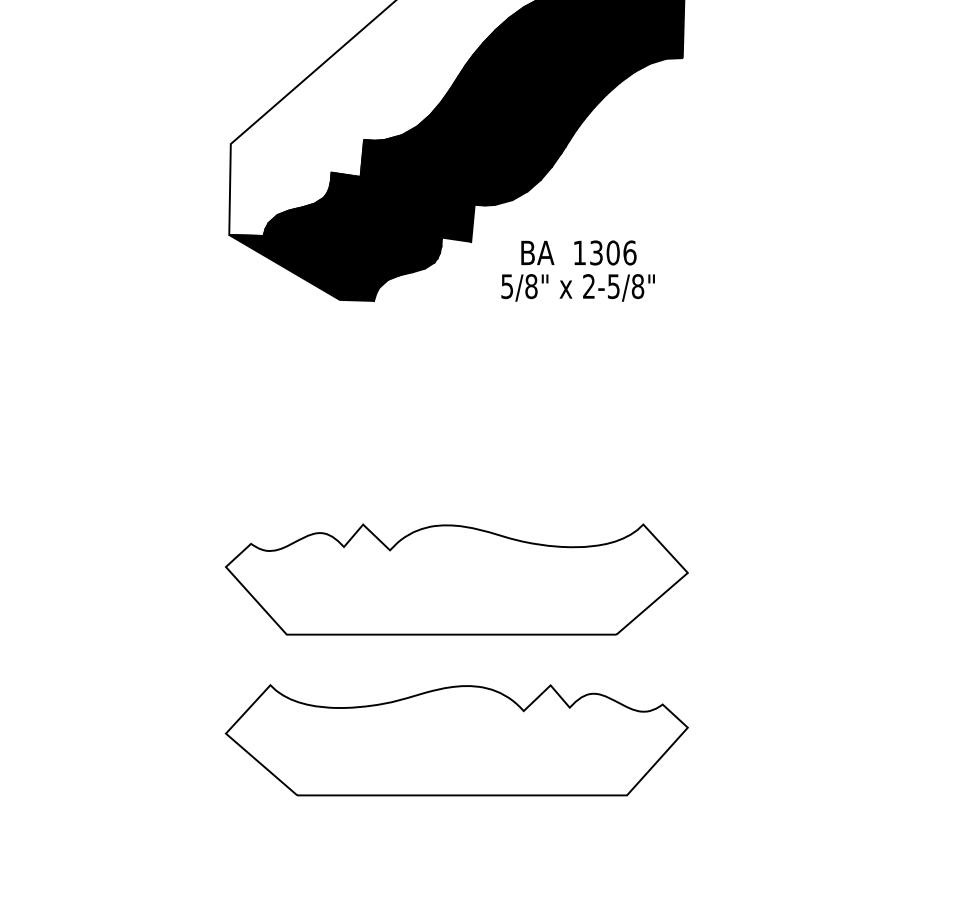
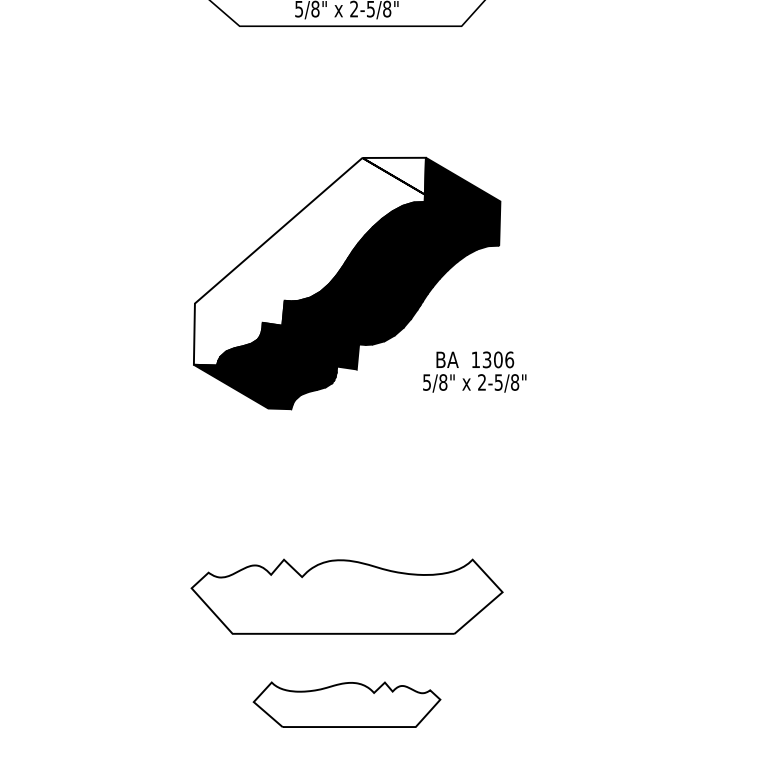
text: (577, 270) -> (474, 371), moved
part: (455, 739) -> (346, 704), size x0.6

